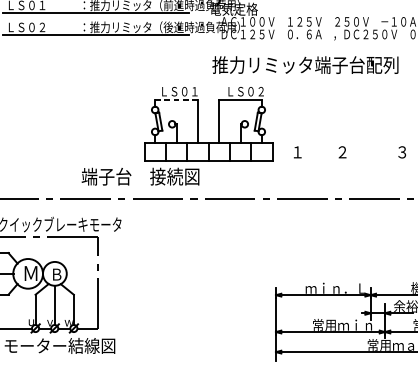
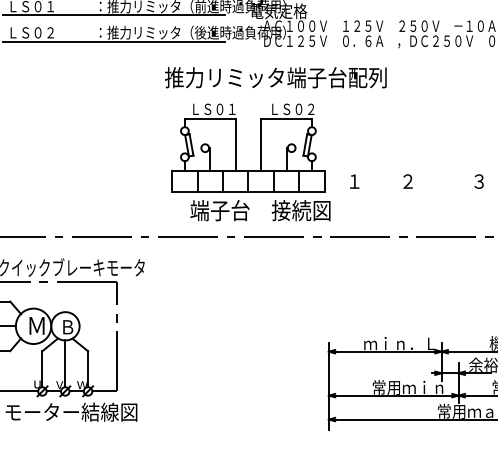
text: (305, 64) -> (275, 77), moved
line: (175, 100) -> (209, 119), dashed -> solid
text: (140, 176) -> (260, 210), moved

